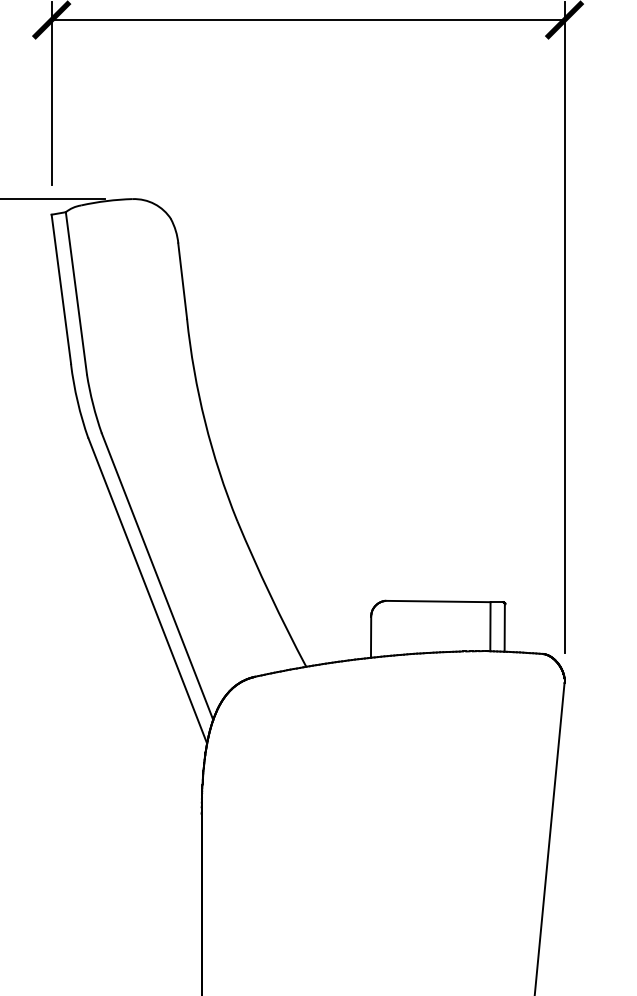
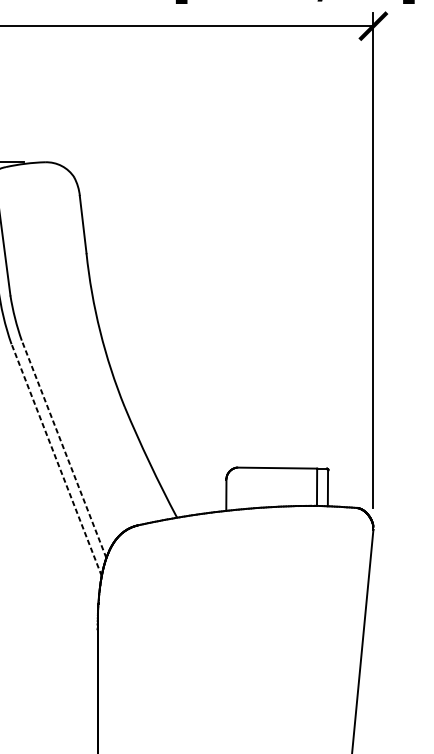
line: (157, 576) -> (64, 449), solid -> dashed
line: (147, 591) -> (56, 460), solid -> dashed

